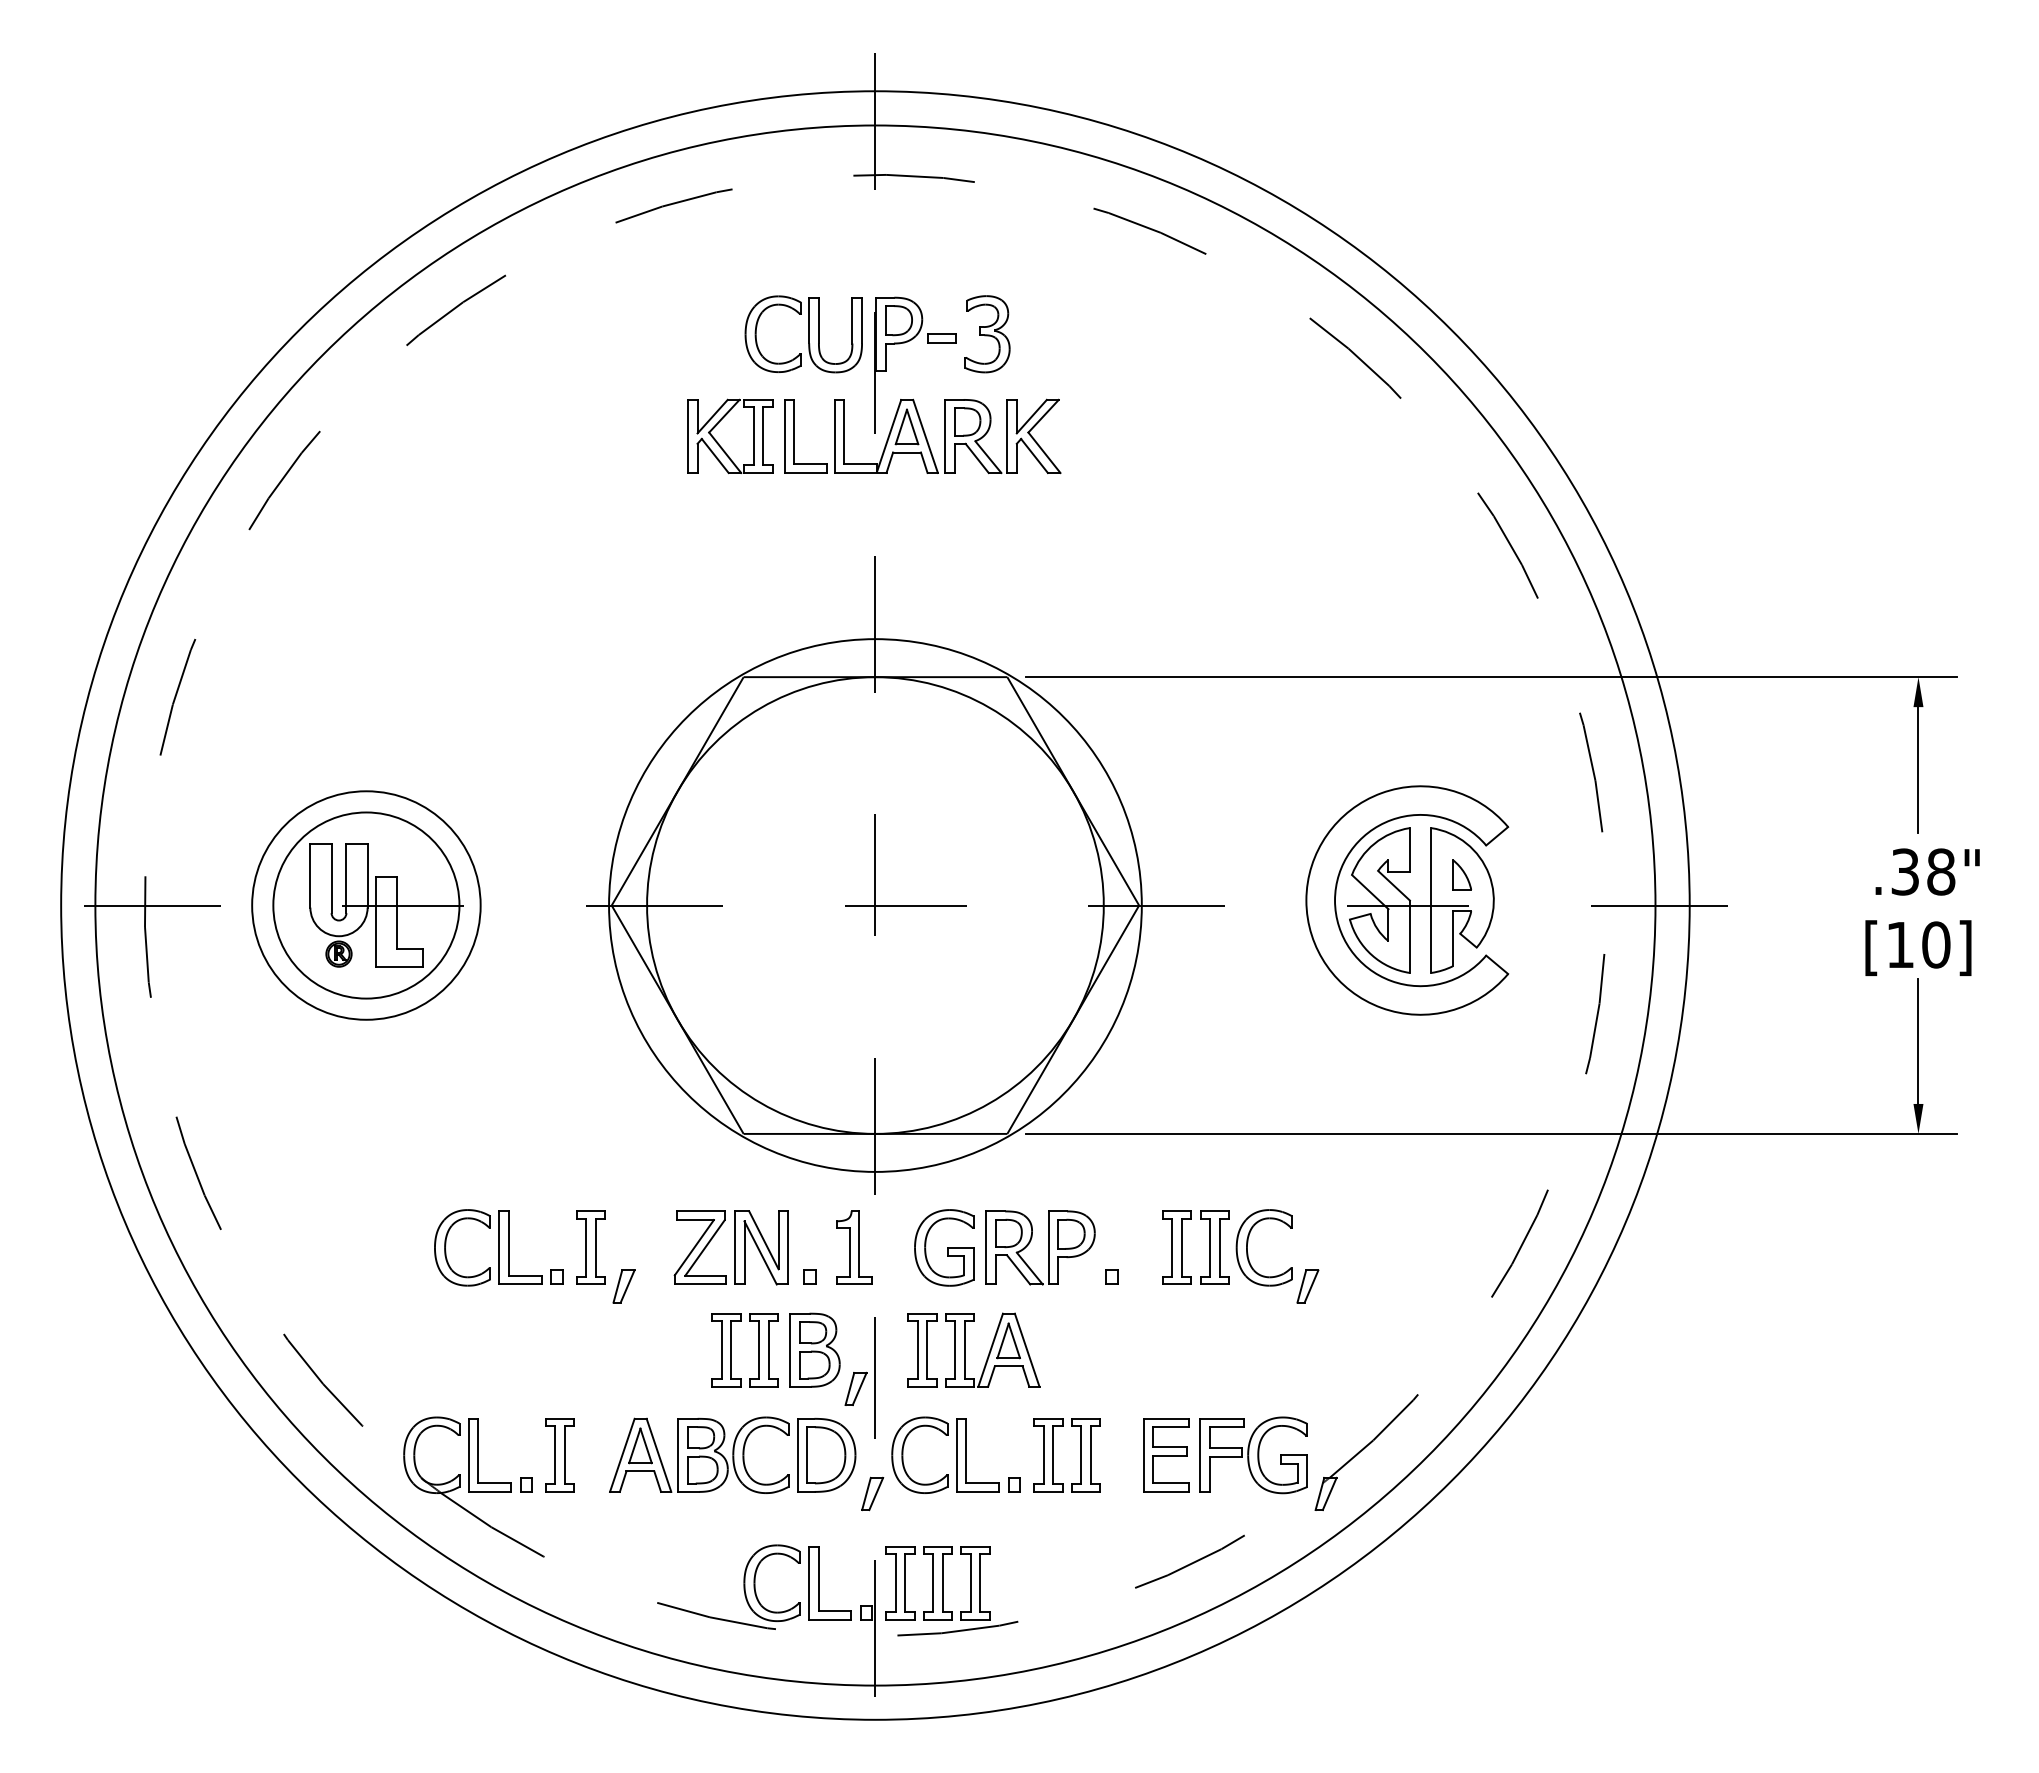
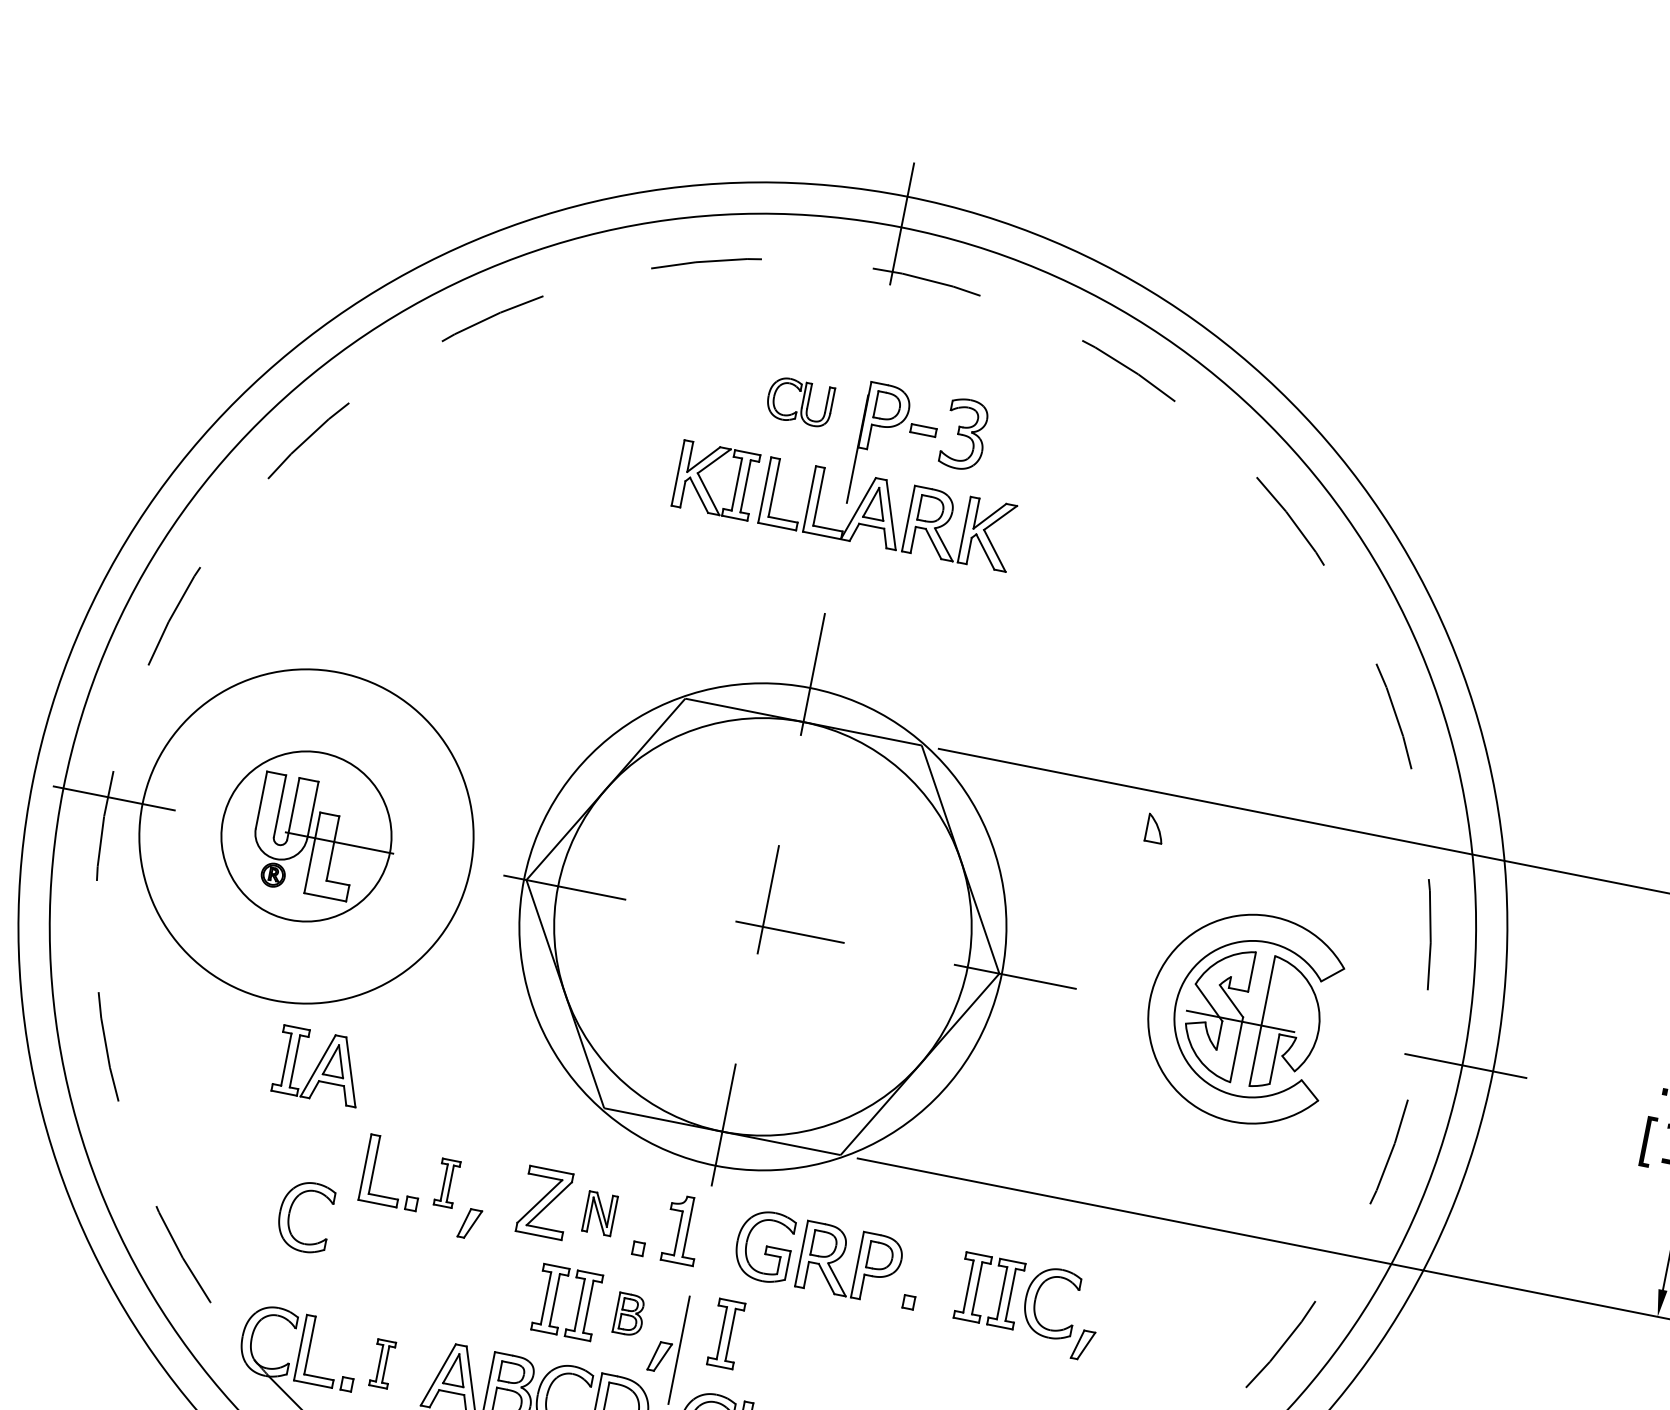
part: (803, 334) -> (799, 402), size x0.6
part: (1461, 874) -> (1155, 828), moved
circle: (366, 905) -> (306, 836), size x1.6
part: (446, 1245) -> (290, 1211), moved
part: (590, 1247) -> (446, 1182), size x0.7
part: (761, 1247) -> (600, 1213), size x0.6
part: (814, 1349) -> (629, 1314), size x0.6
part: (992, 1349) -> (319, 1065), moved
part: (559, 1455) -> (381, 1363), size x0.7

